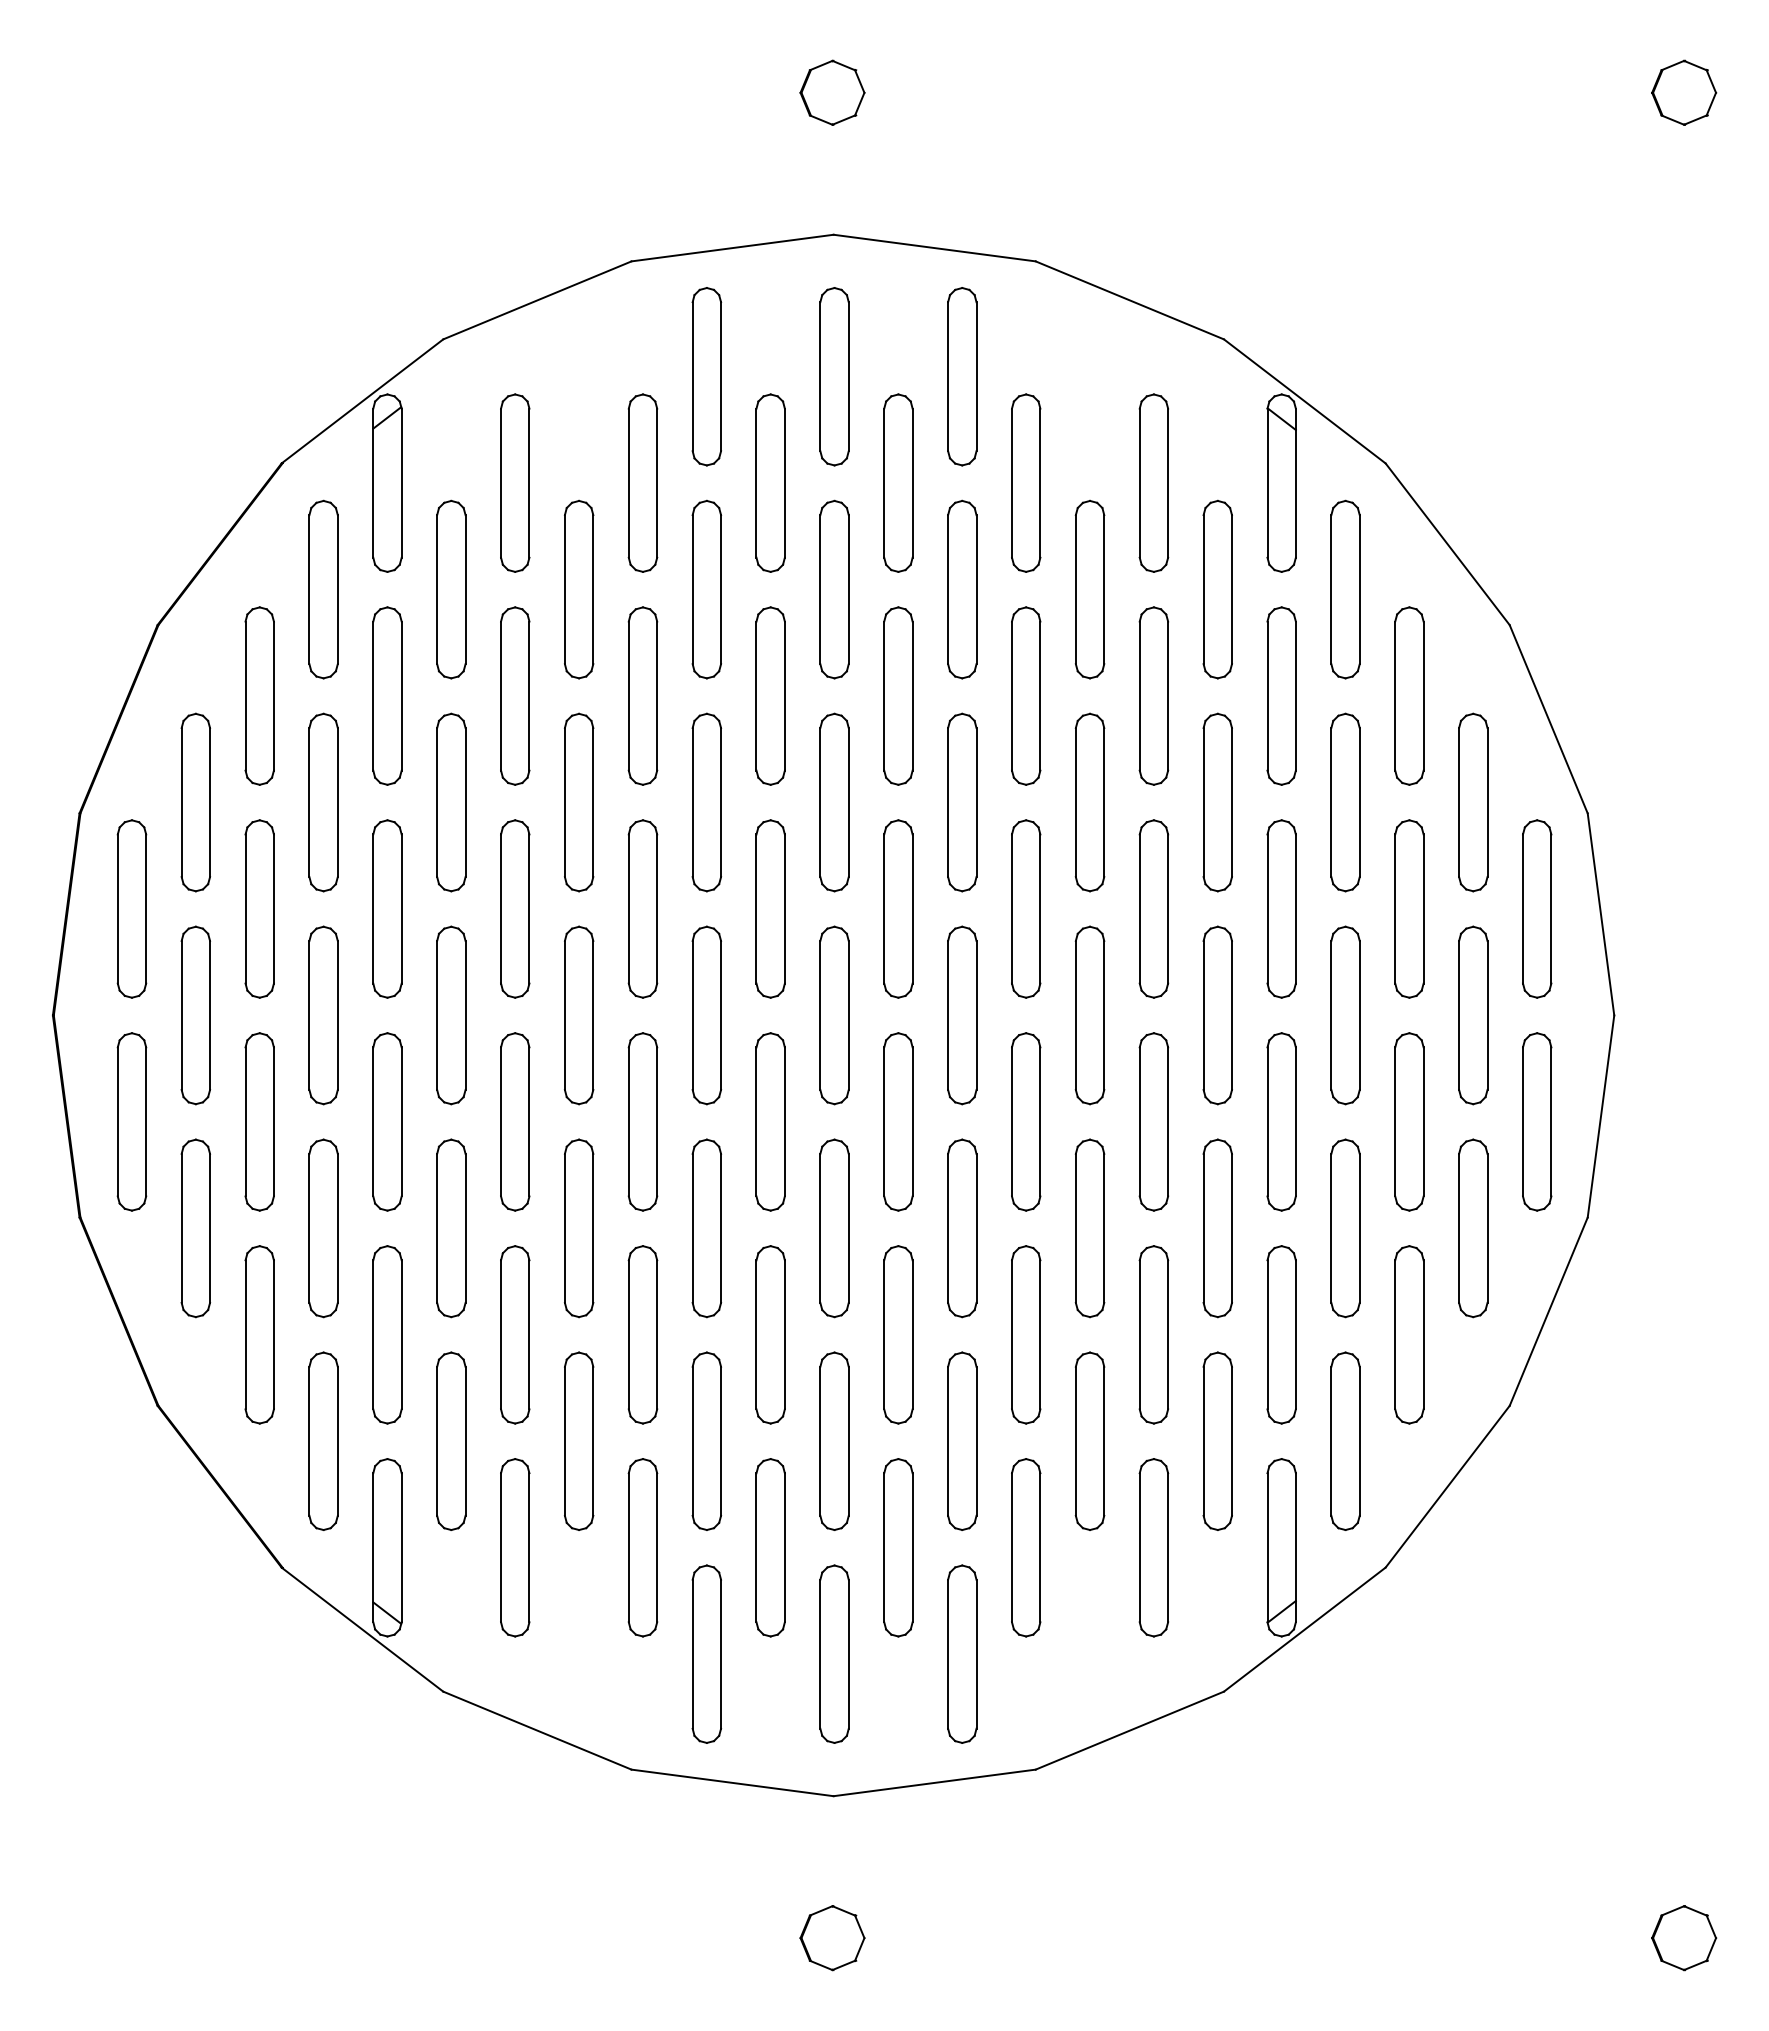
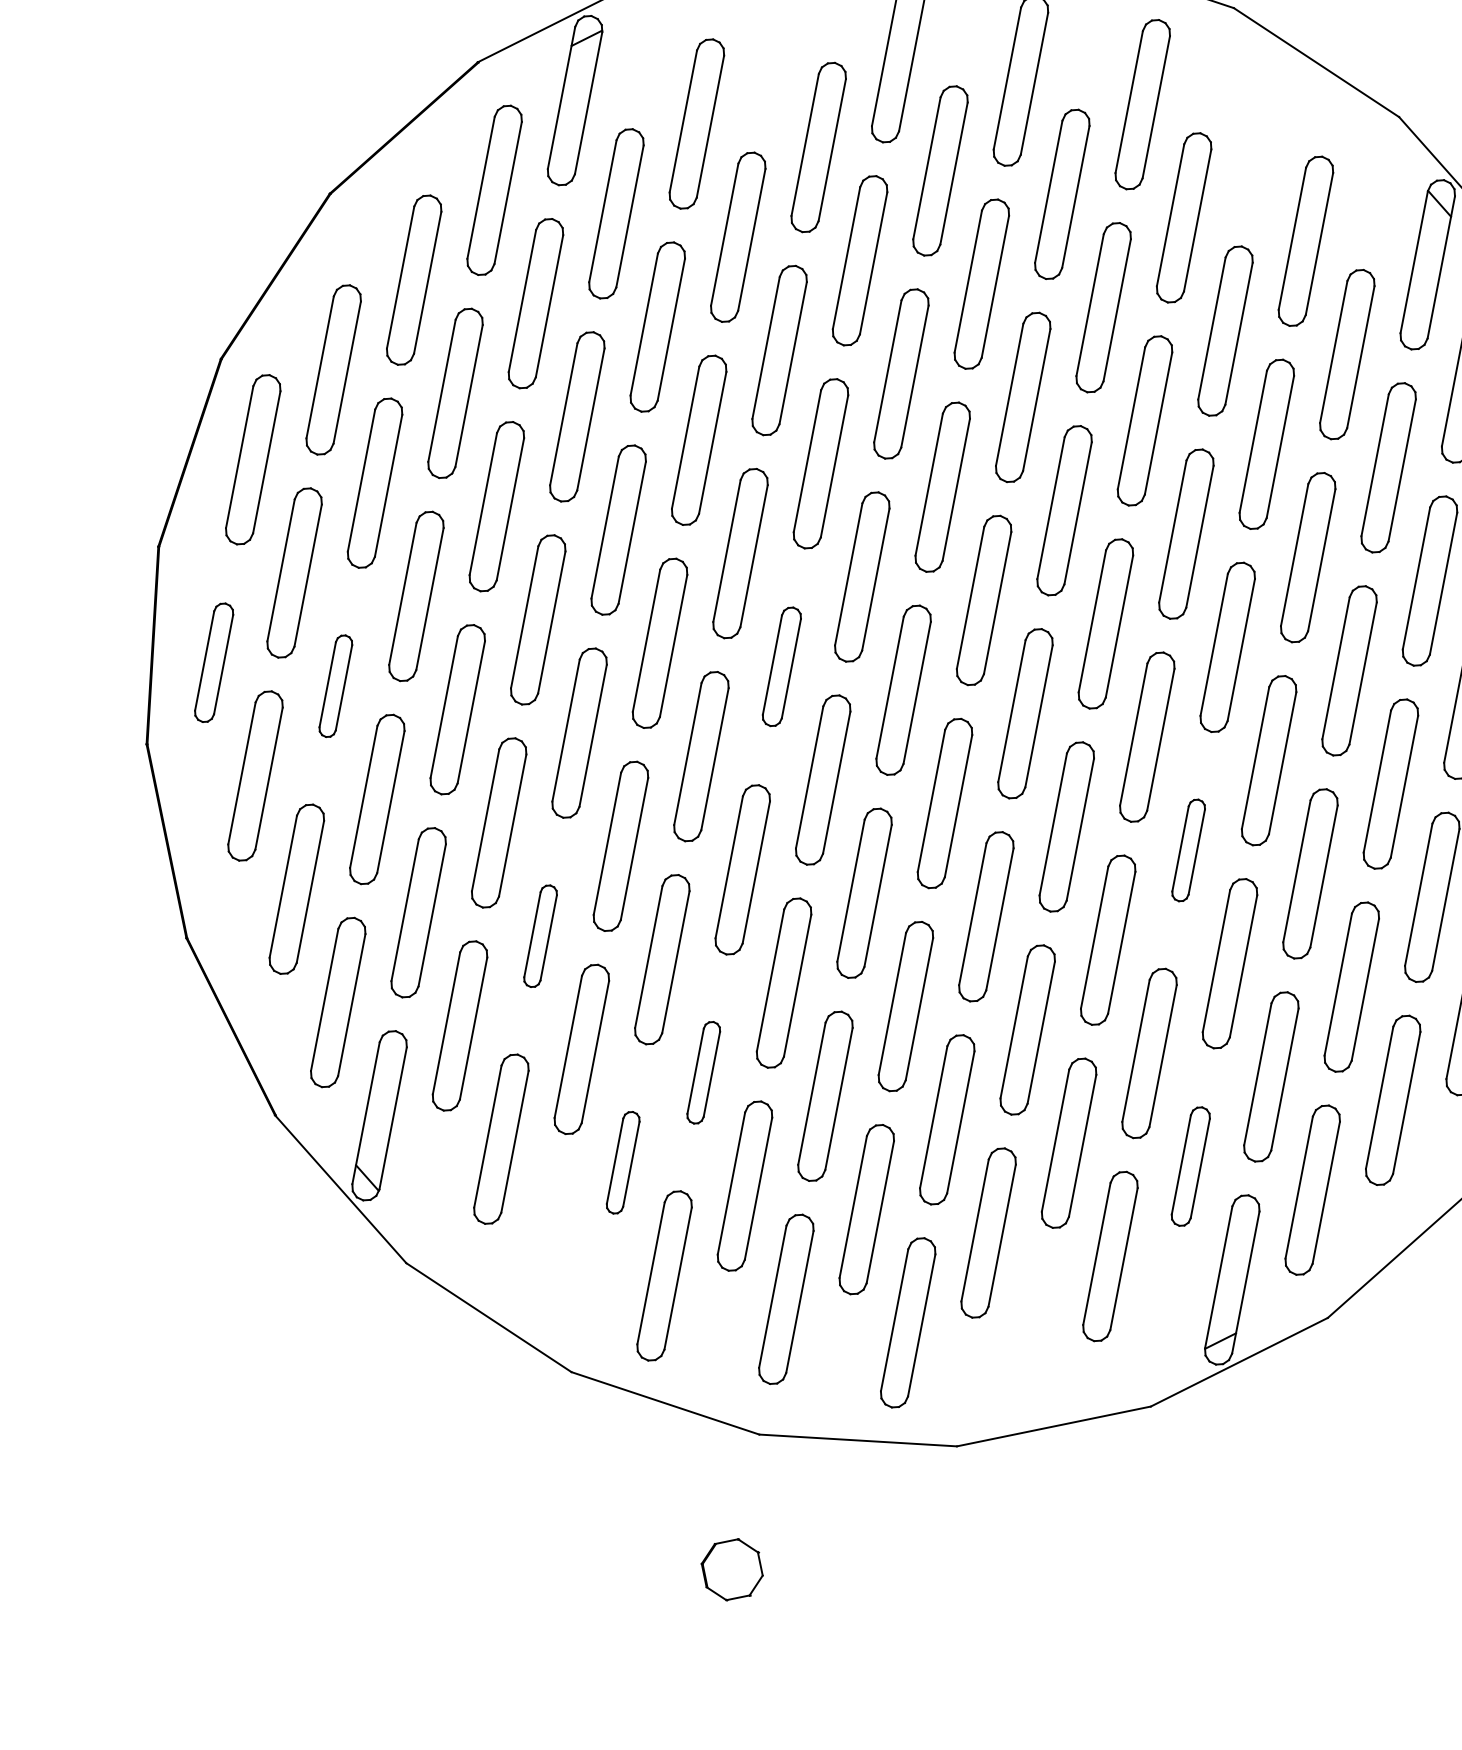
part: (706, 1015) -> (781, 666), size x0.7
part: (131, 1121) -> (213, 662), size x0.7
part: (259, 1121) -> (335, 685), size x0.6
part: (1153, 1121) -> (1188, 849), size x0.6
part: (515, 1334) -> (540, 935), size x0.6
part: (706, 1440) -> (703, 1072), size x0.6
part: (1217, 1440) -> (1190, 1165), size x0.7
part: (642, 1547) -> (622, 1162), size x0.6

